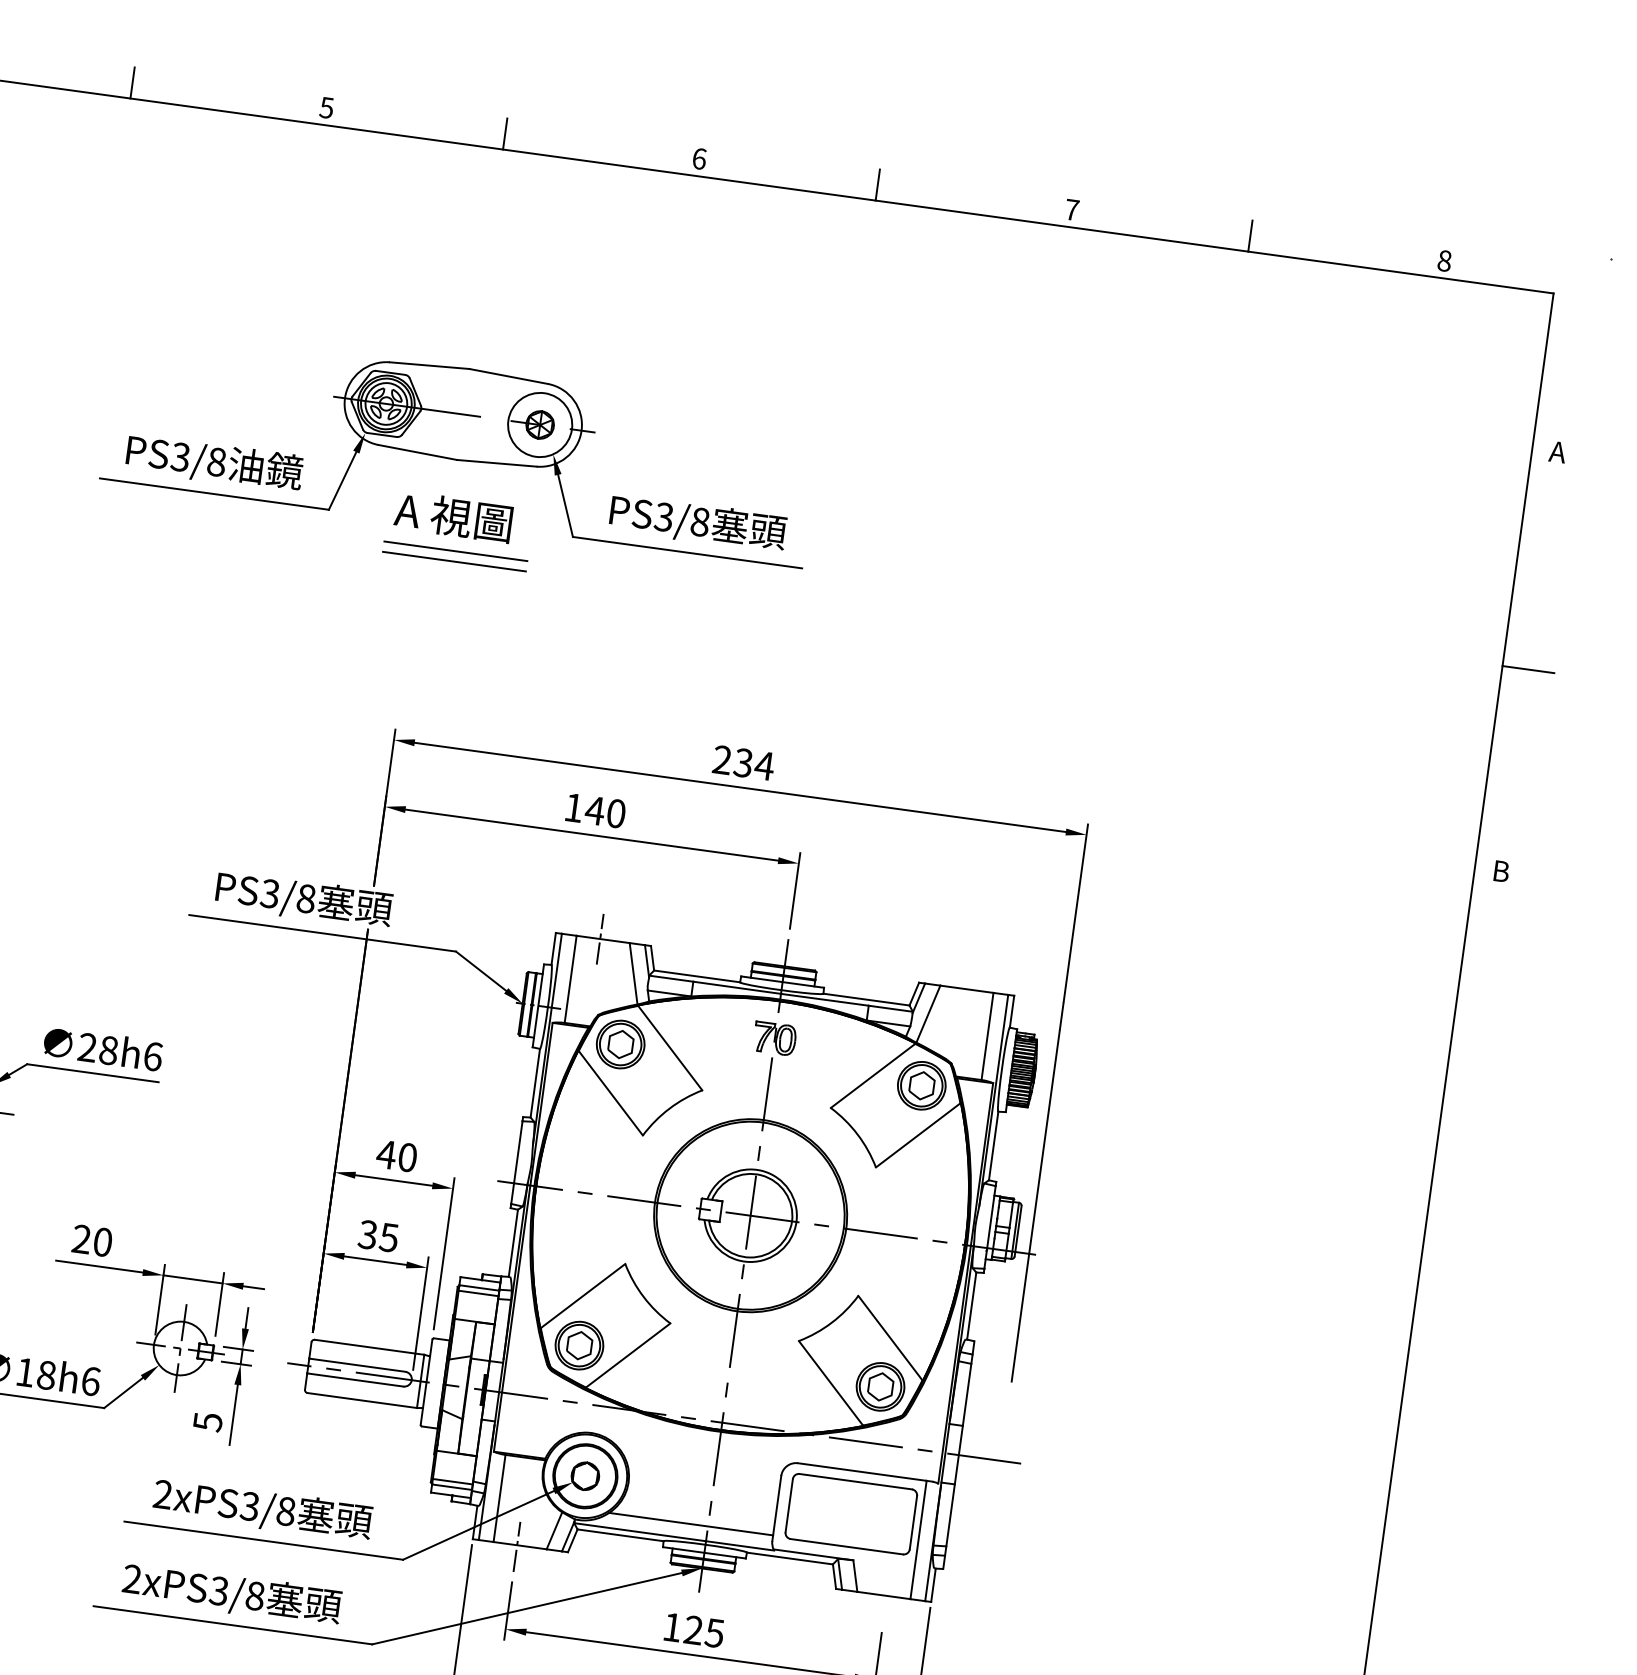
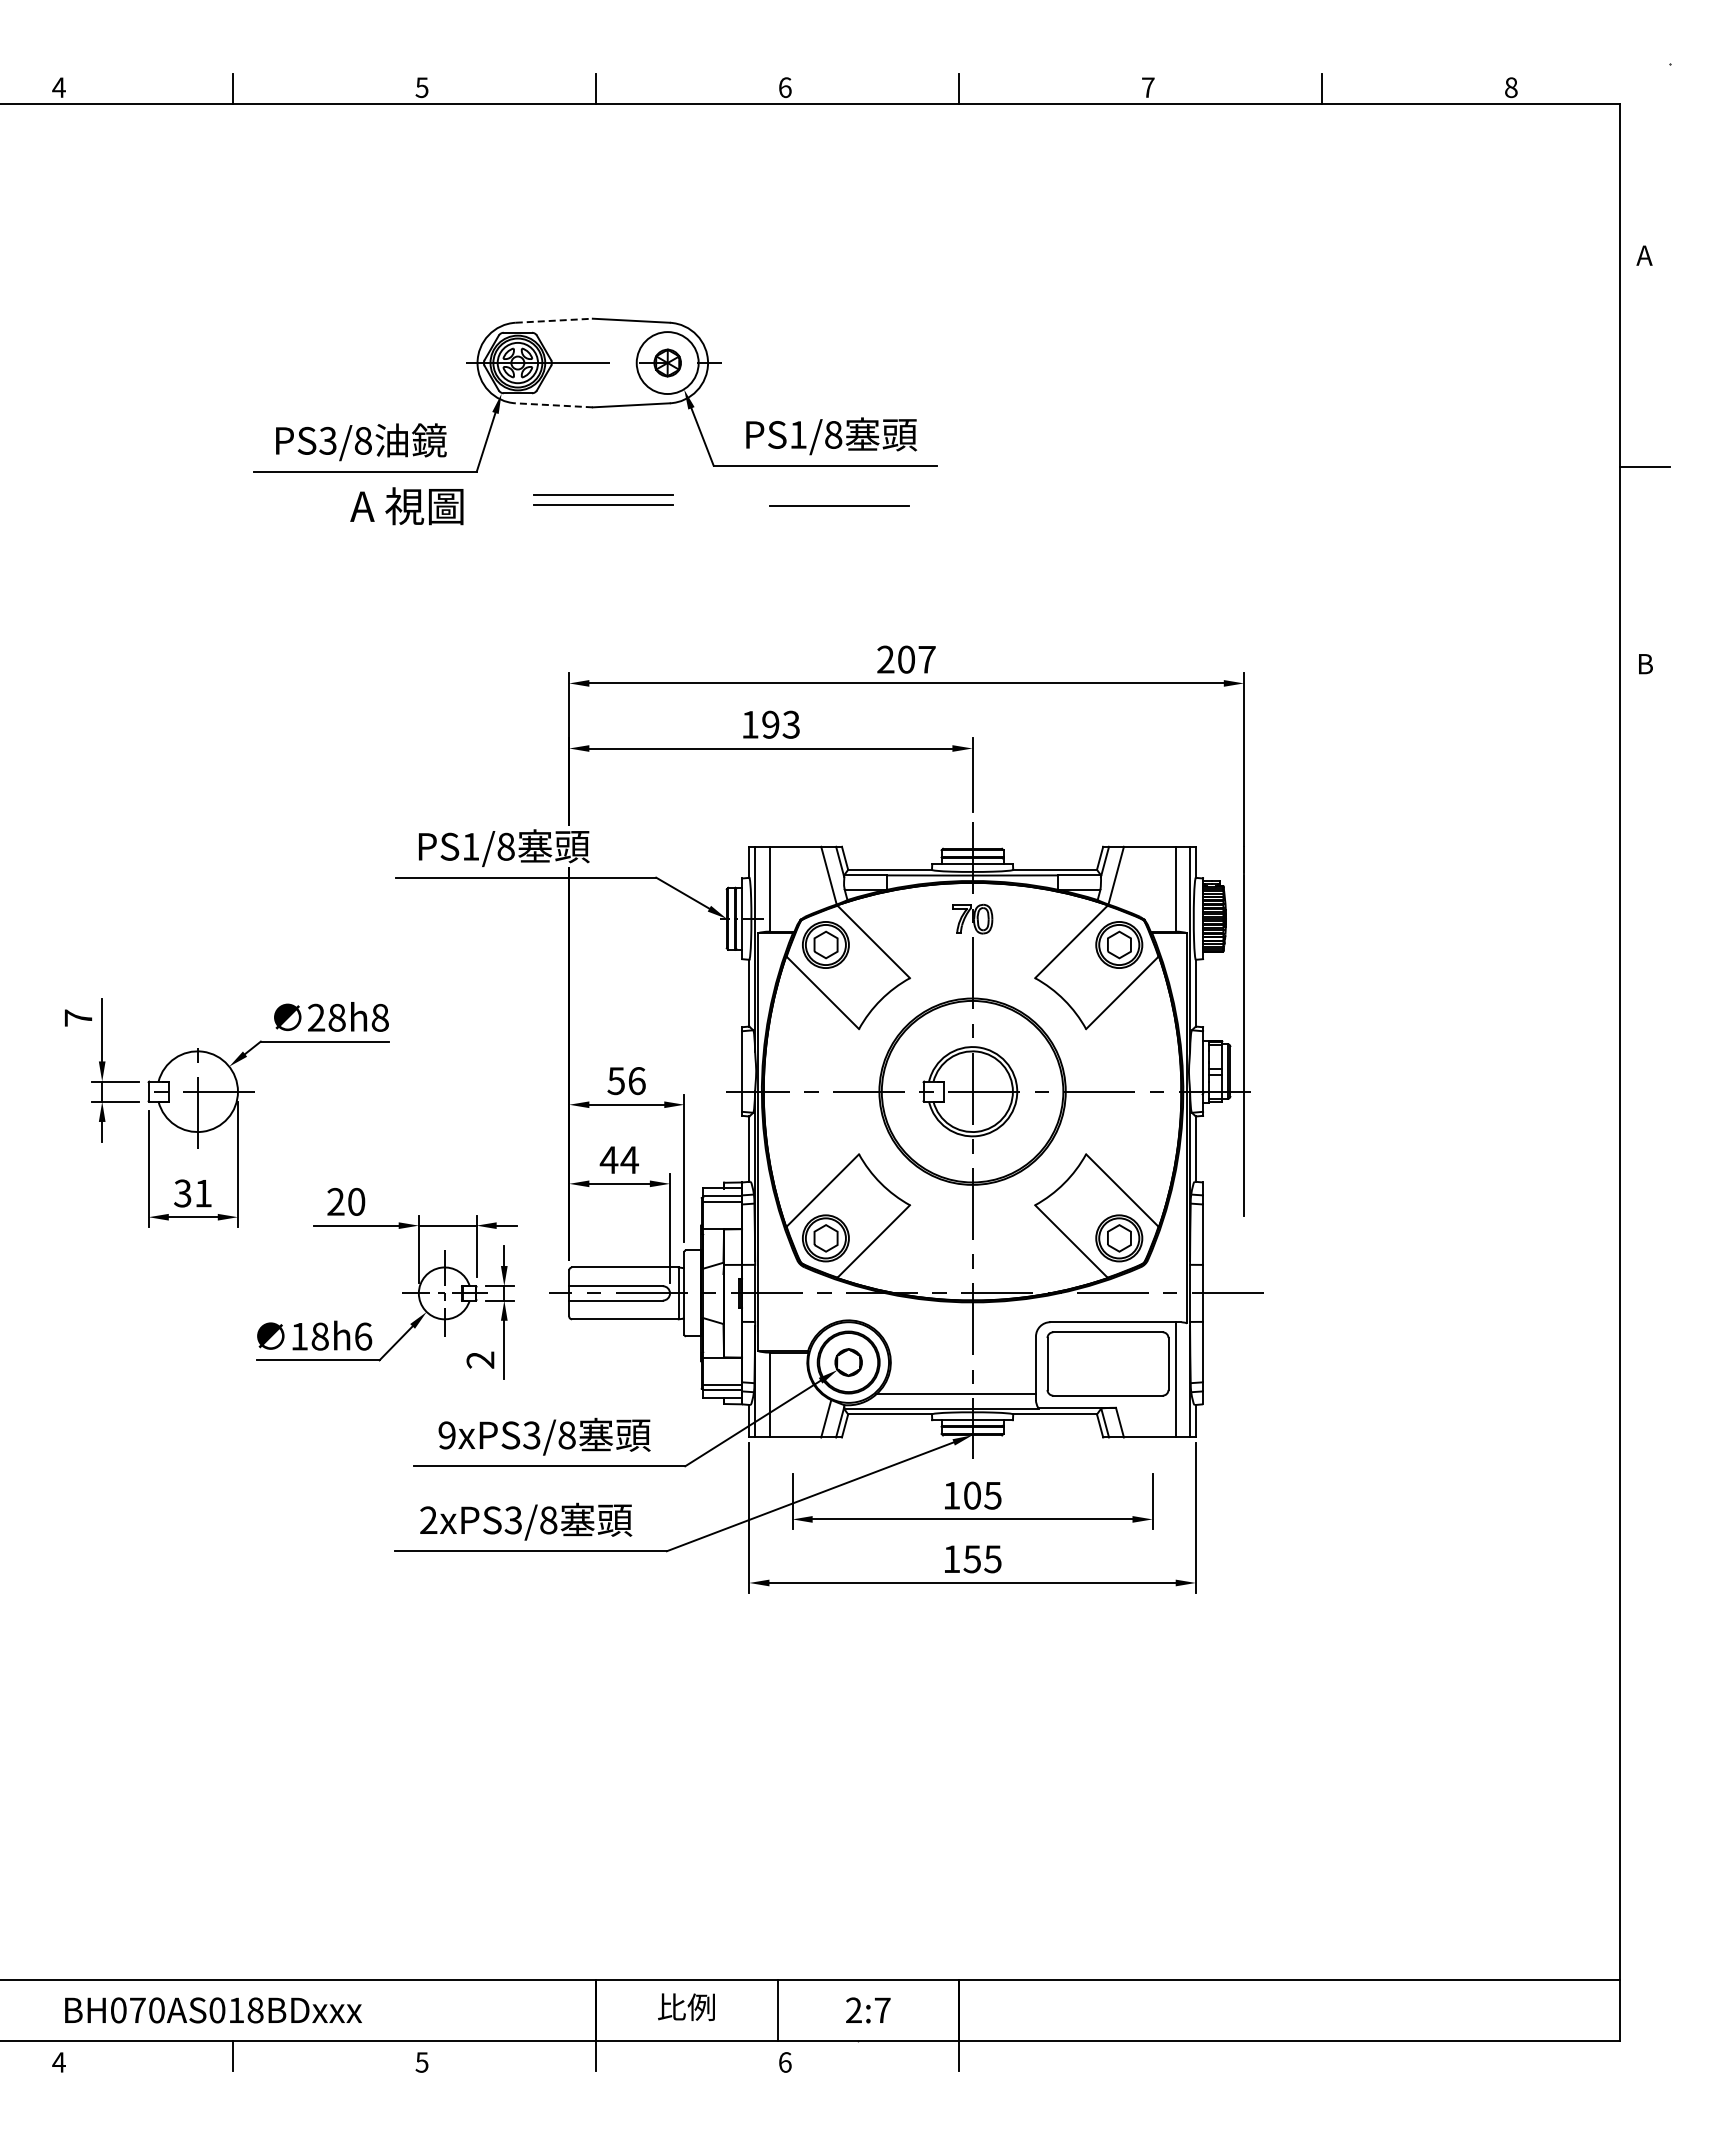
line: (429, 365) -> (554, 320), solid -> dashed
line: (418, 452) -> (554, 405), solid -> dashed
text: (663, 516) -> (797, 434), PS3/8 -> PS1/8
text: (453, 517) -> (406, 506), moved
line: (696, 595) -> (839, 505), added
text: (753, 764) -> (916, 659), 234 -> 207
text: (605, 811) -> (780, 724), 140 -> 193
text: (269, 893) -> (470, 846), PS3/8 -> PS1/8
line: (600, 938) -> (792, 846), removed
text: (153, 1056) -> (380, 1017), 28h6 -> 28h8
text: (396, 1156) -> (626, 1081), 40 -> 56
text: (377, 1236) -> (618, 1160), 35 -> 44
text: (207, 1422) -> (480, 1360), 5 -> 2
text: (162, 1494) -> (446, 1435), 2xPS3/8 -> 9xPS3/8
line: (517, 1546) -> (792, 1438), removed
text: (693, 1630) -> (972, 1495), 125 -> 105

